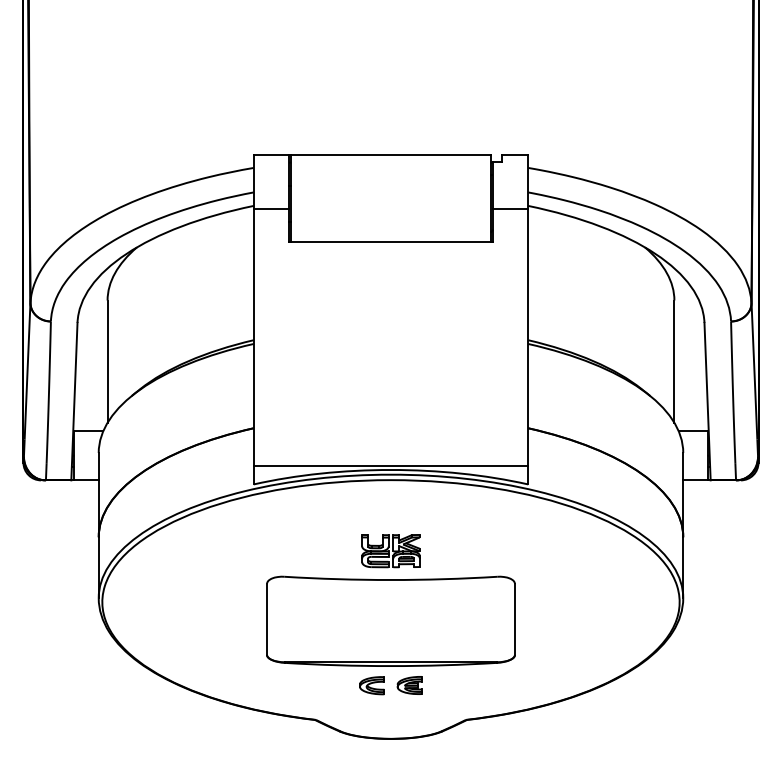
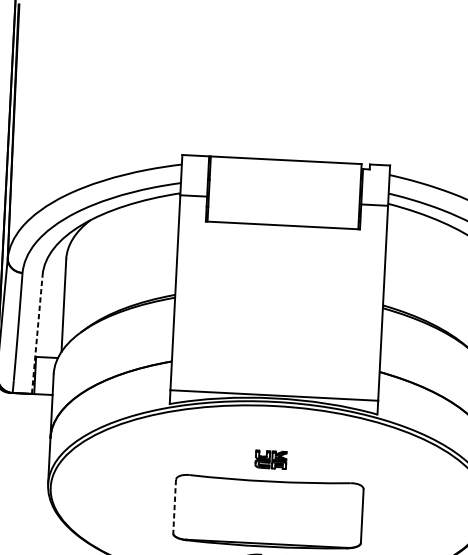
line: (74, 401) -> (37, 334), solid -> dashed
part: (390, 551) -> (270, 459), size x0.7
line: (267, 619) -> (175, 506), solid -> dashed

